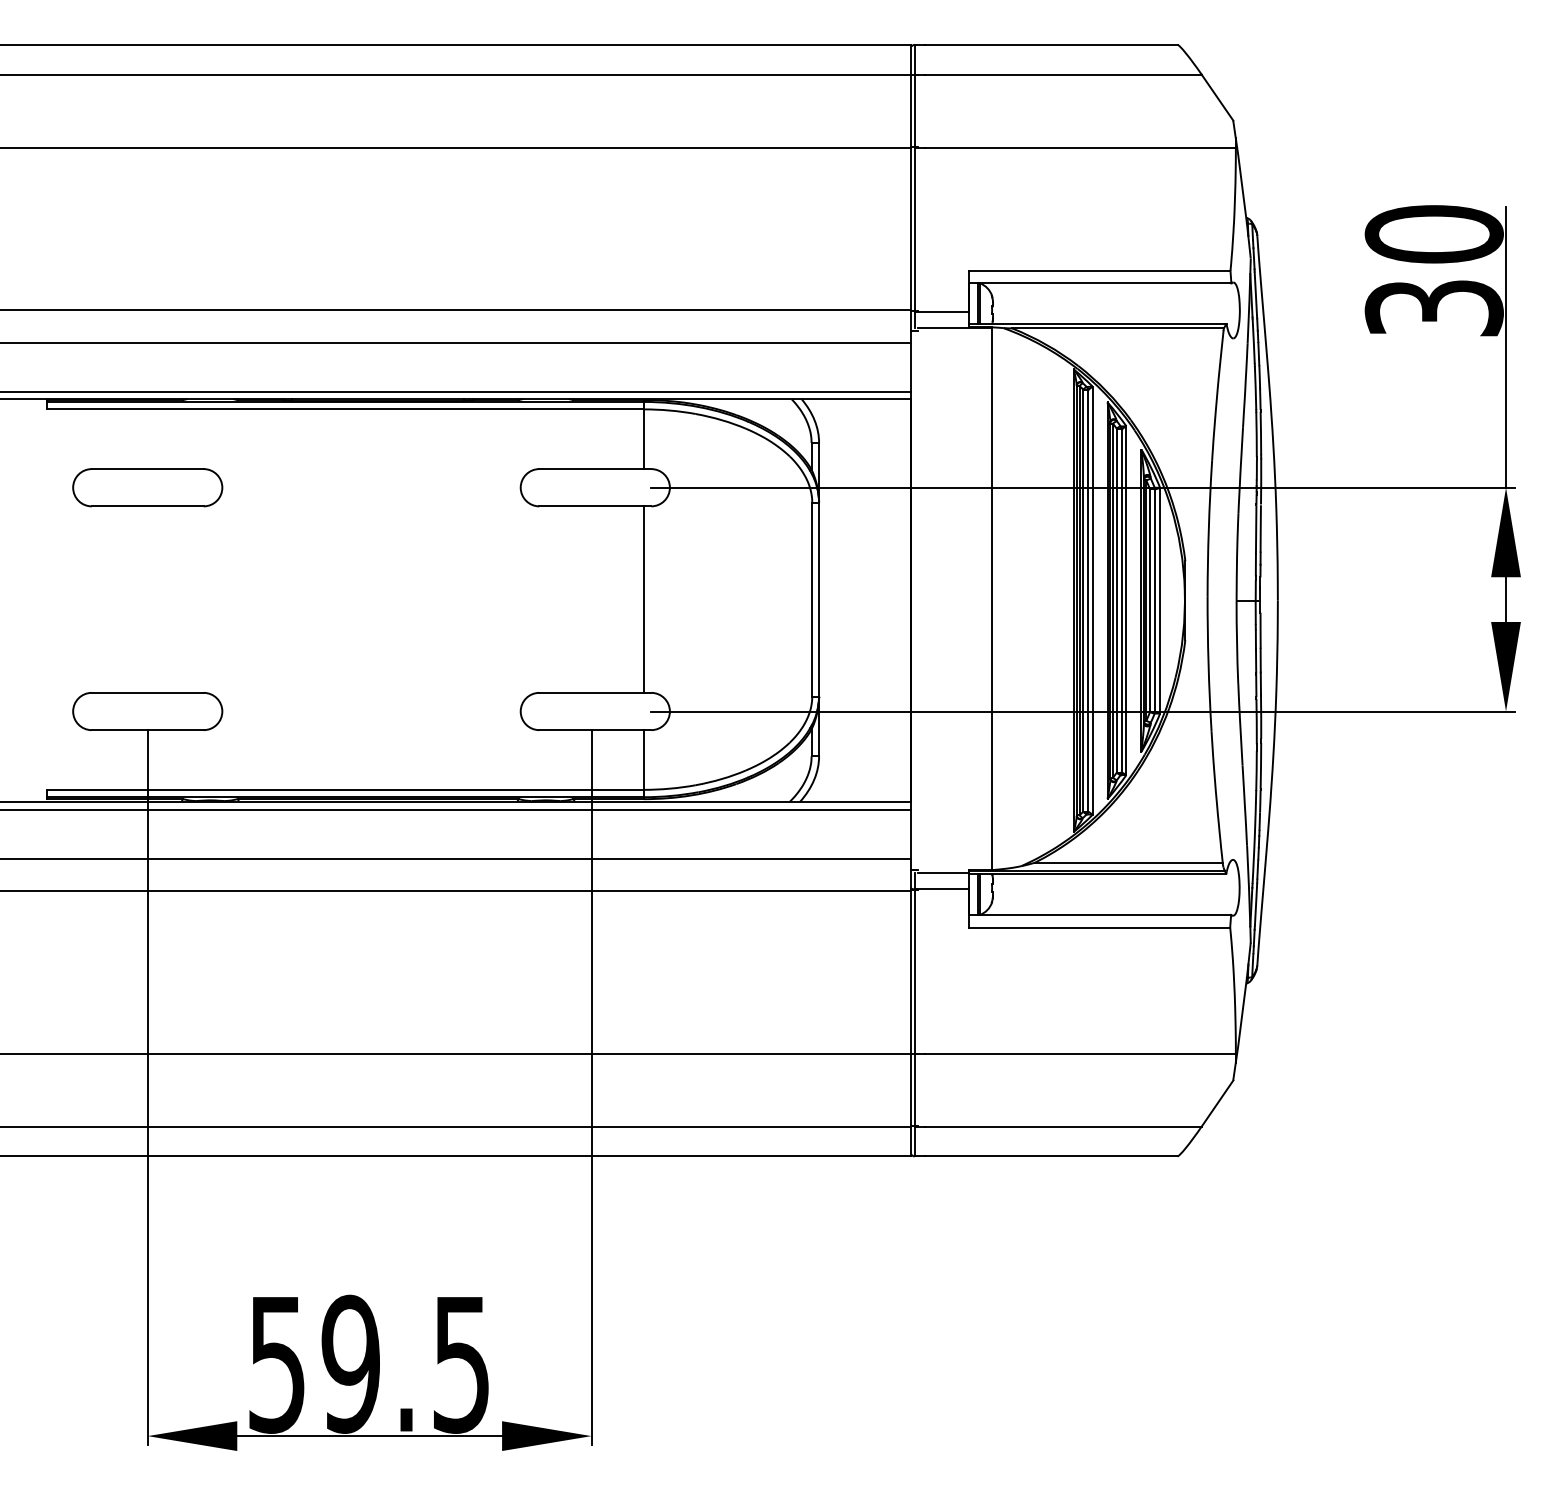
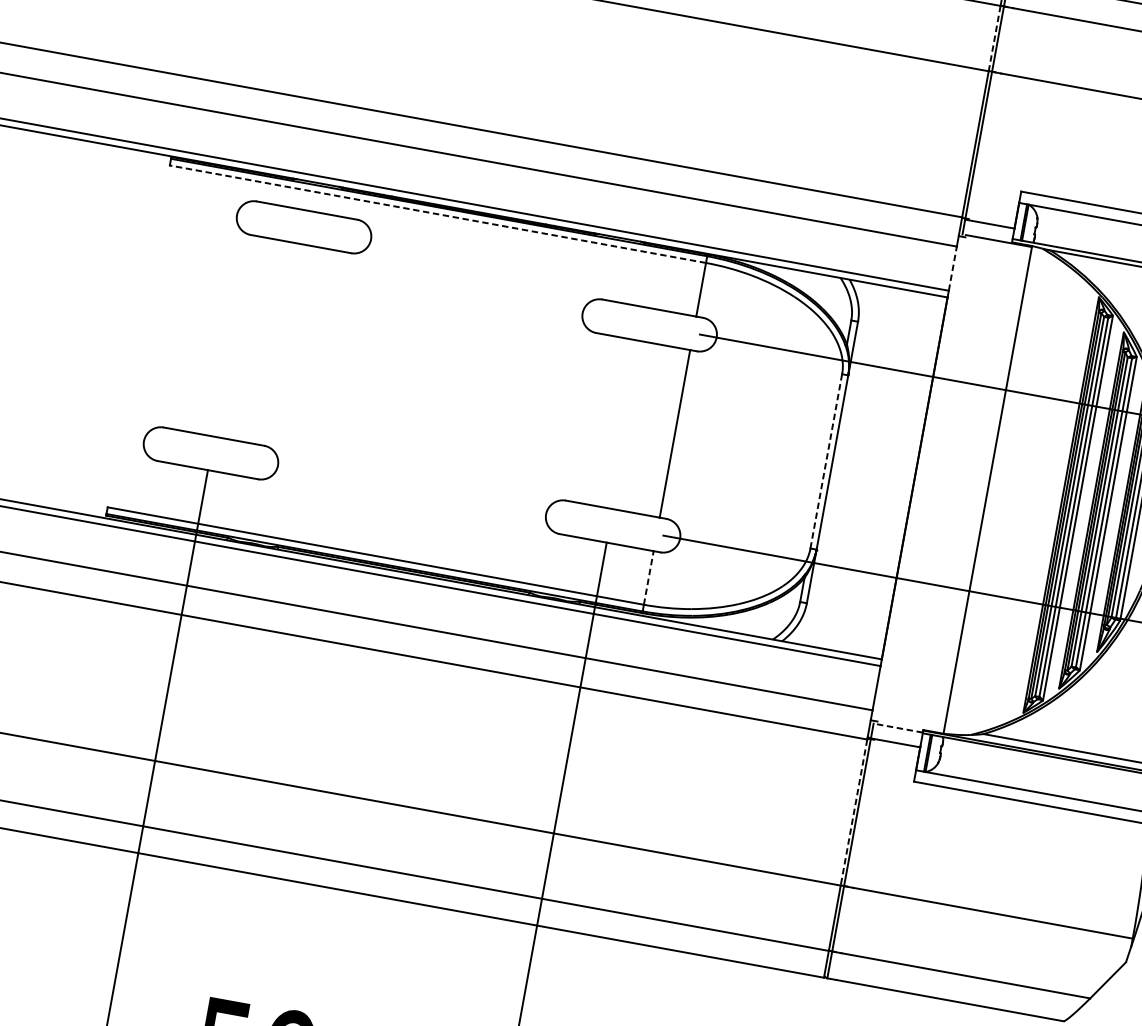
line: (910, 111) -> (994, 38), solid -> dashed
line: (910, 367) -> (952, 268), solid -> dashed
line: (344, 409) -> (437, 214), solid -> dashed
part: (147, 487) -> (303, 227), moved
line: (812, 599) -> (826, 461), solid -> dashed
line: (643, 760) -> (648, 578), solid -> dashed
line: (943, 872) -> (899, 727), solid -> dashed
line: (910, 973) -> (853, 813), solid -> dashed

